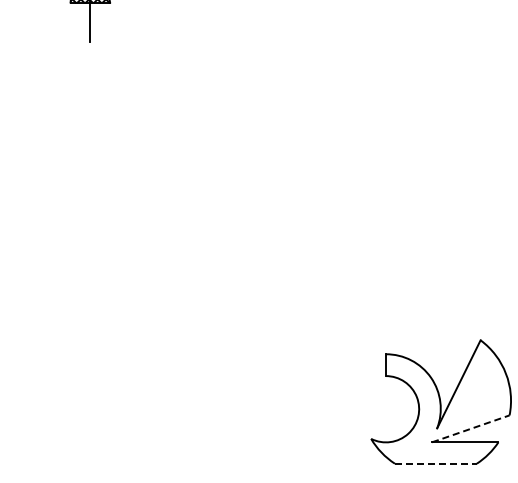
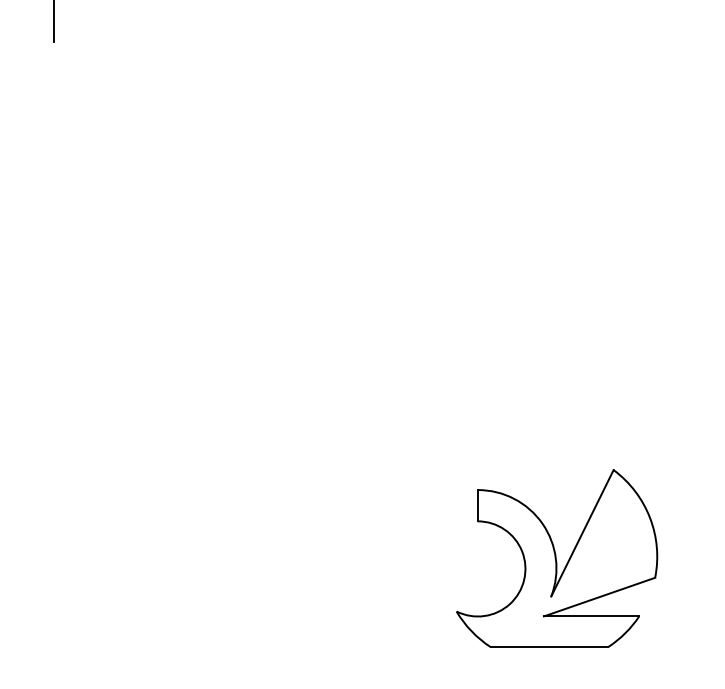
line: (471, 428) -> (600, 596), dashed -> solid
line: (435, 463) -> (548, 646), dashed -> solid

